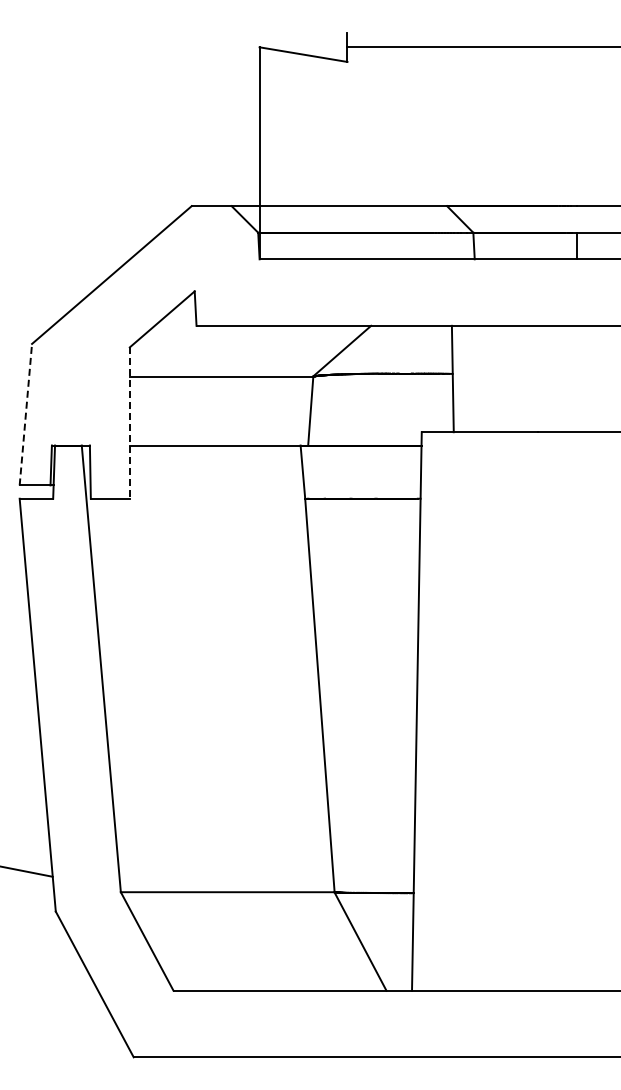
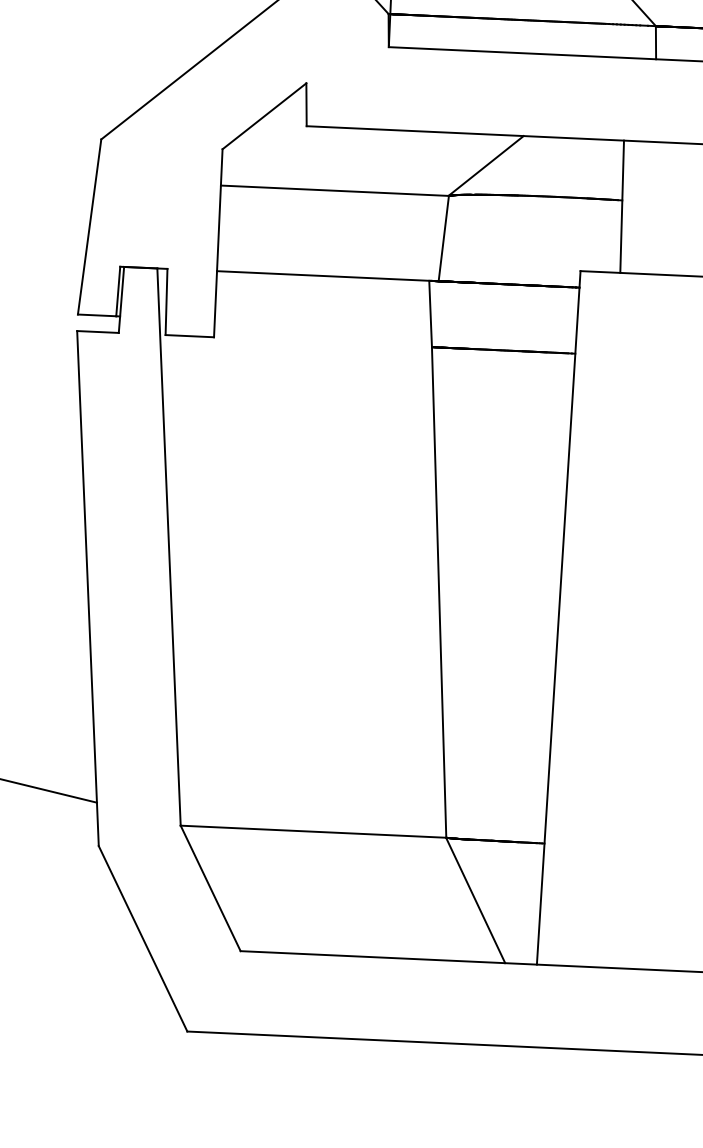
line: (25, 414) -> (89, 226), dashed -> solid
line: (129, 423) -> (217, 243), dashed -> solid

